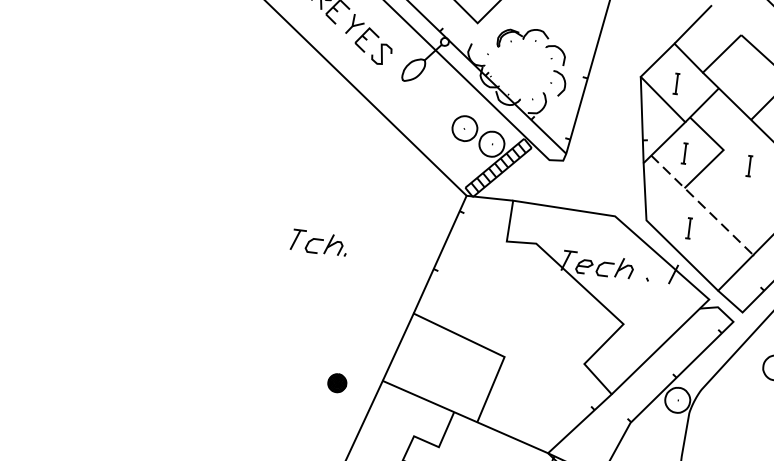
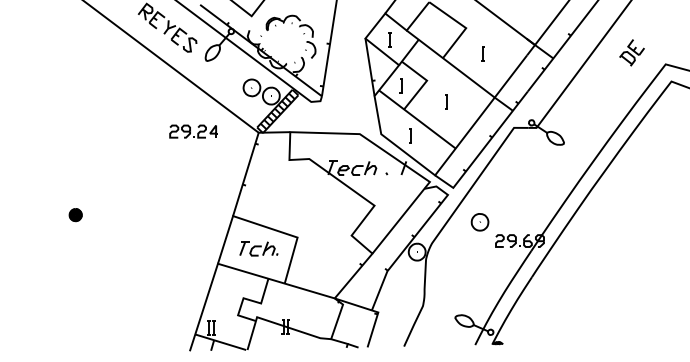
line: (749, 164) -> (446, 101), moved
part: (371, 182) -> (193, 131), added
line: (702, 205) -> (417, 119), dashed -> solid
part: (318, 242) -> (258, 248), moved
part: (336, 383) -> (75, 215), moved

